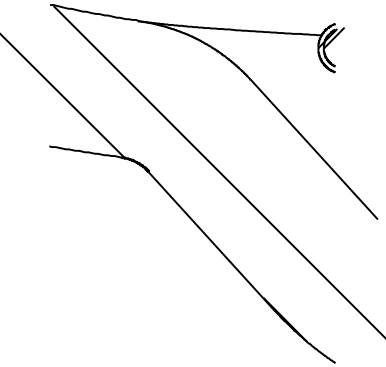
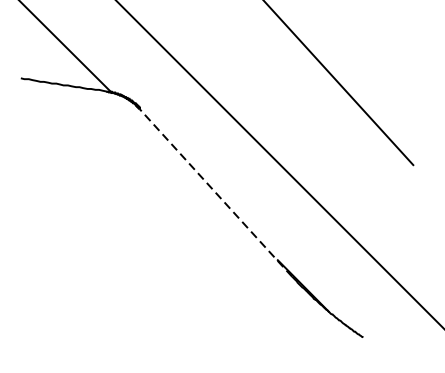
line: (212, 242) -> (216, 193), solid -> dashed

